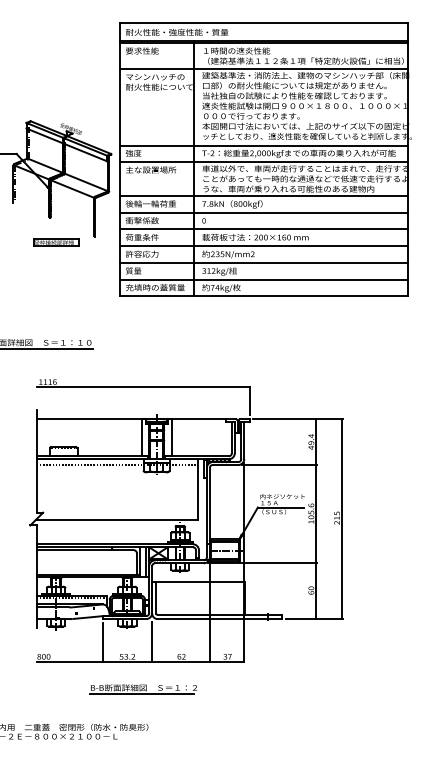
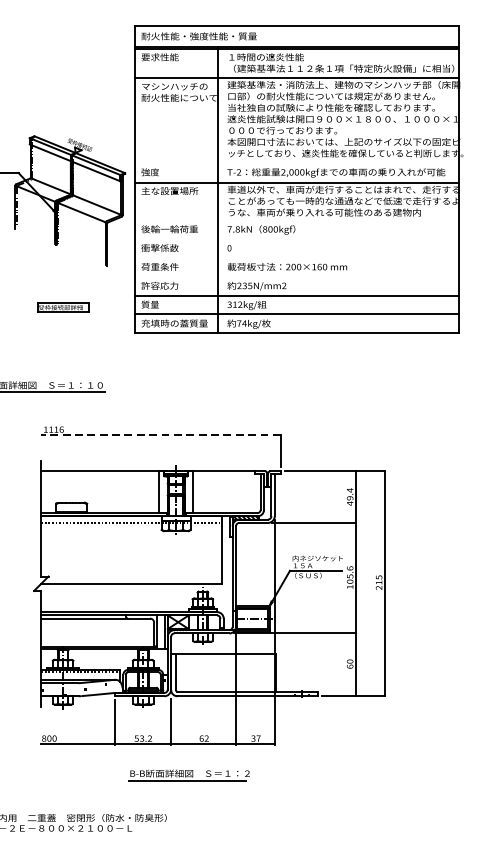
line: (263, 145) -> (296, 163), removed
line: (263, 195) -> (296, 219), removed
line: (263, 212) -> (296, 238), removed
line: (263, 229) -> (296, 258), removed
part: (56, 242) -> (63, 307), moved
line: (263, 246) -> (296, 277), removed
line: (142, 387) -> (160, 435), solid -> dashed
part: (143, 689) -> (189, 775), moved

